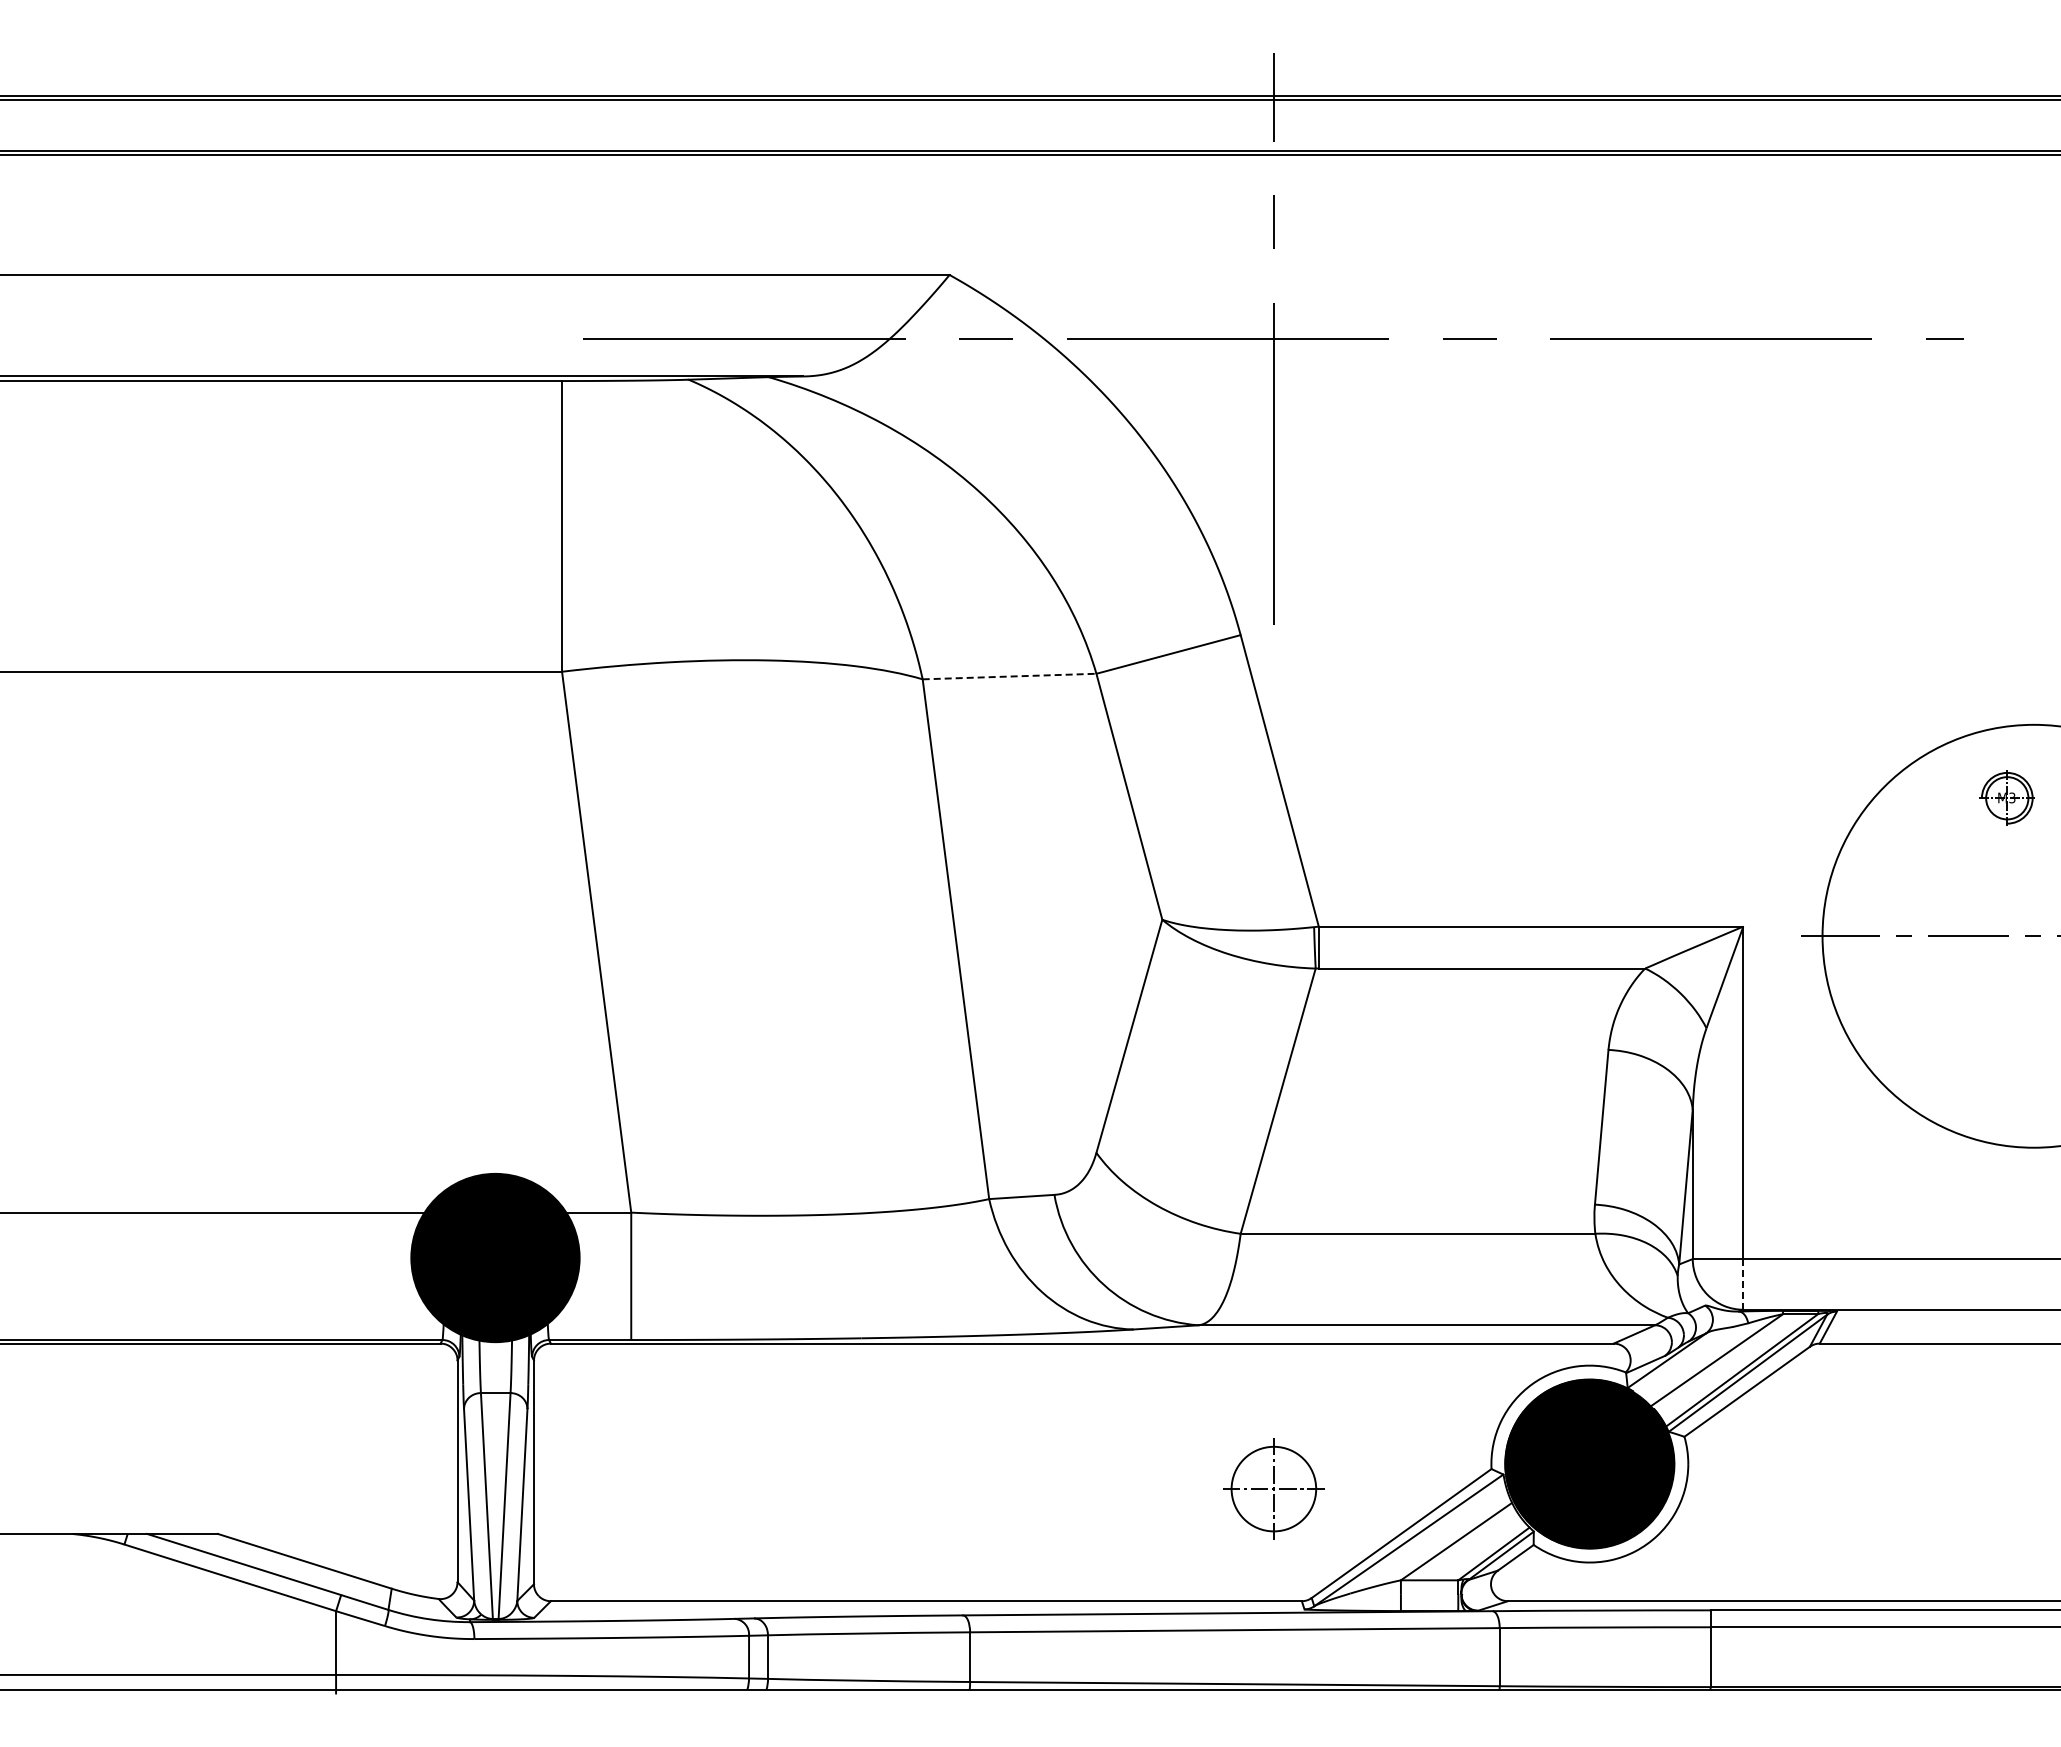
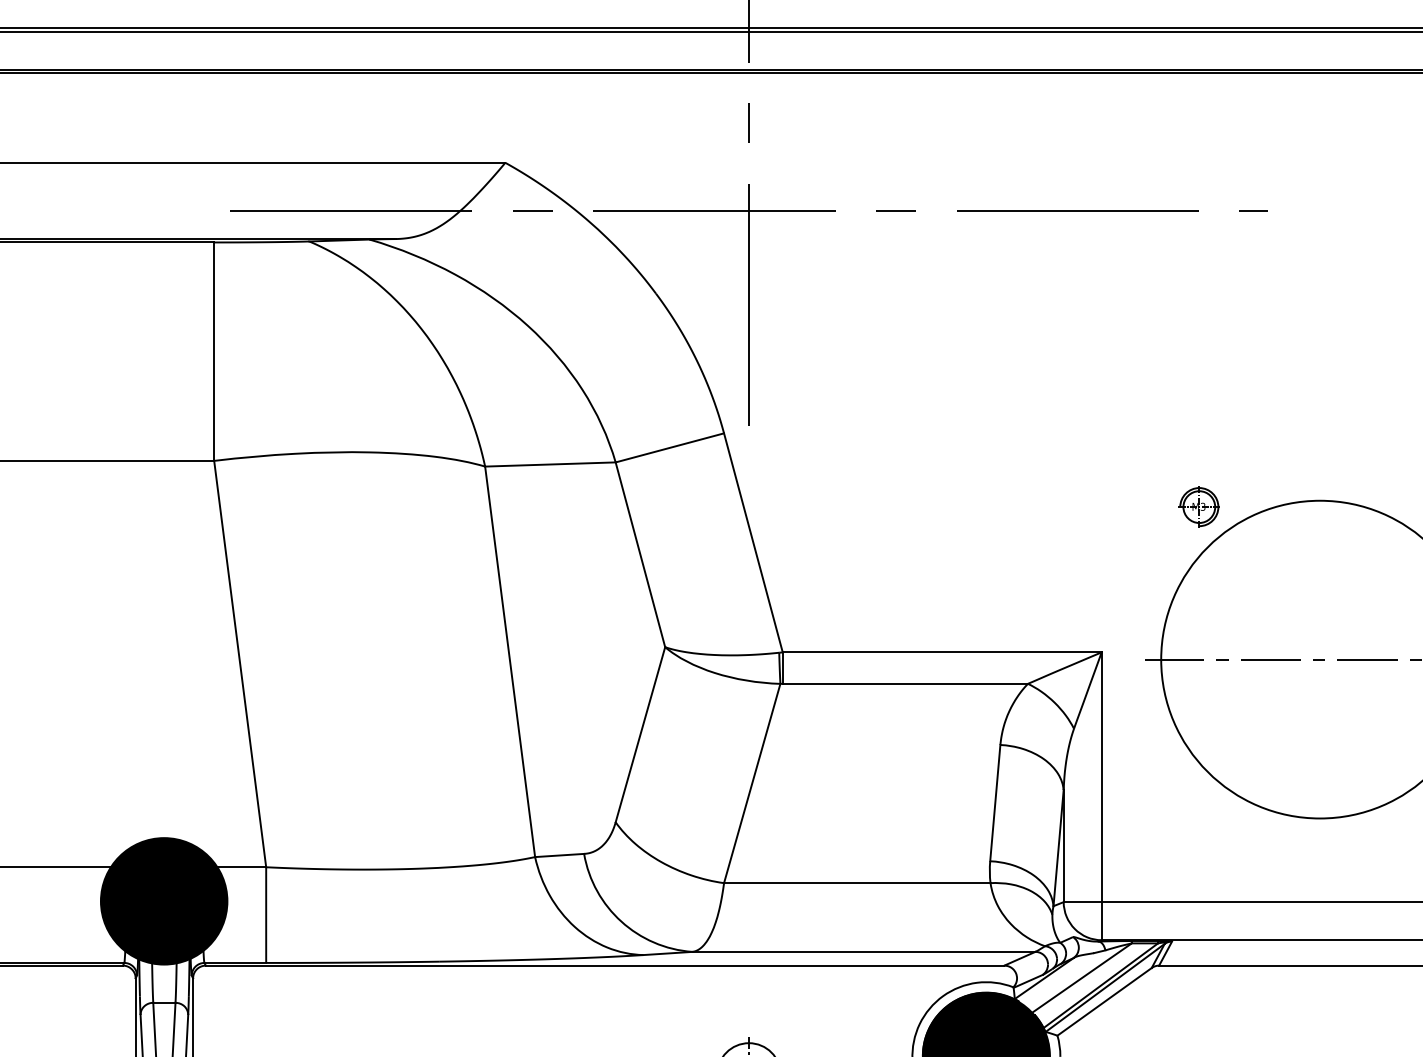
line: (1009, 676) -> (550, 464), dashed -> solid
part: (2006, 797) -> (1198, 506), moved
line: (1743, 1284) -> (1101, 921), dashed -> solid

